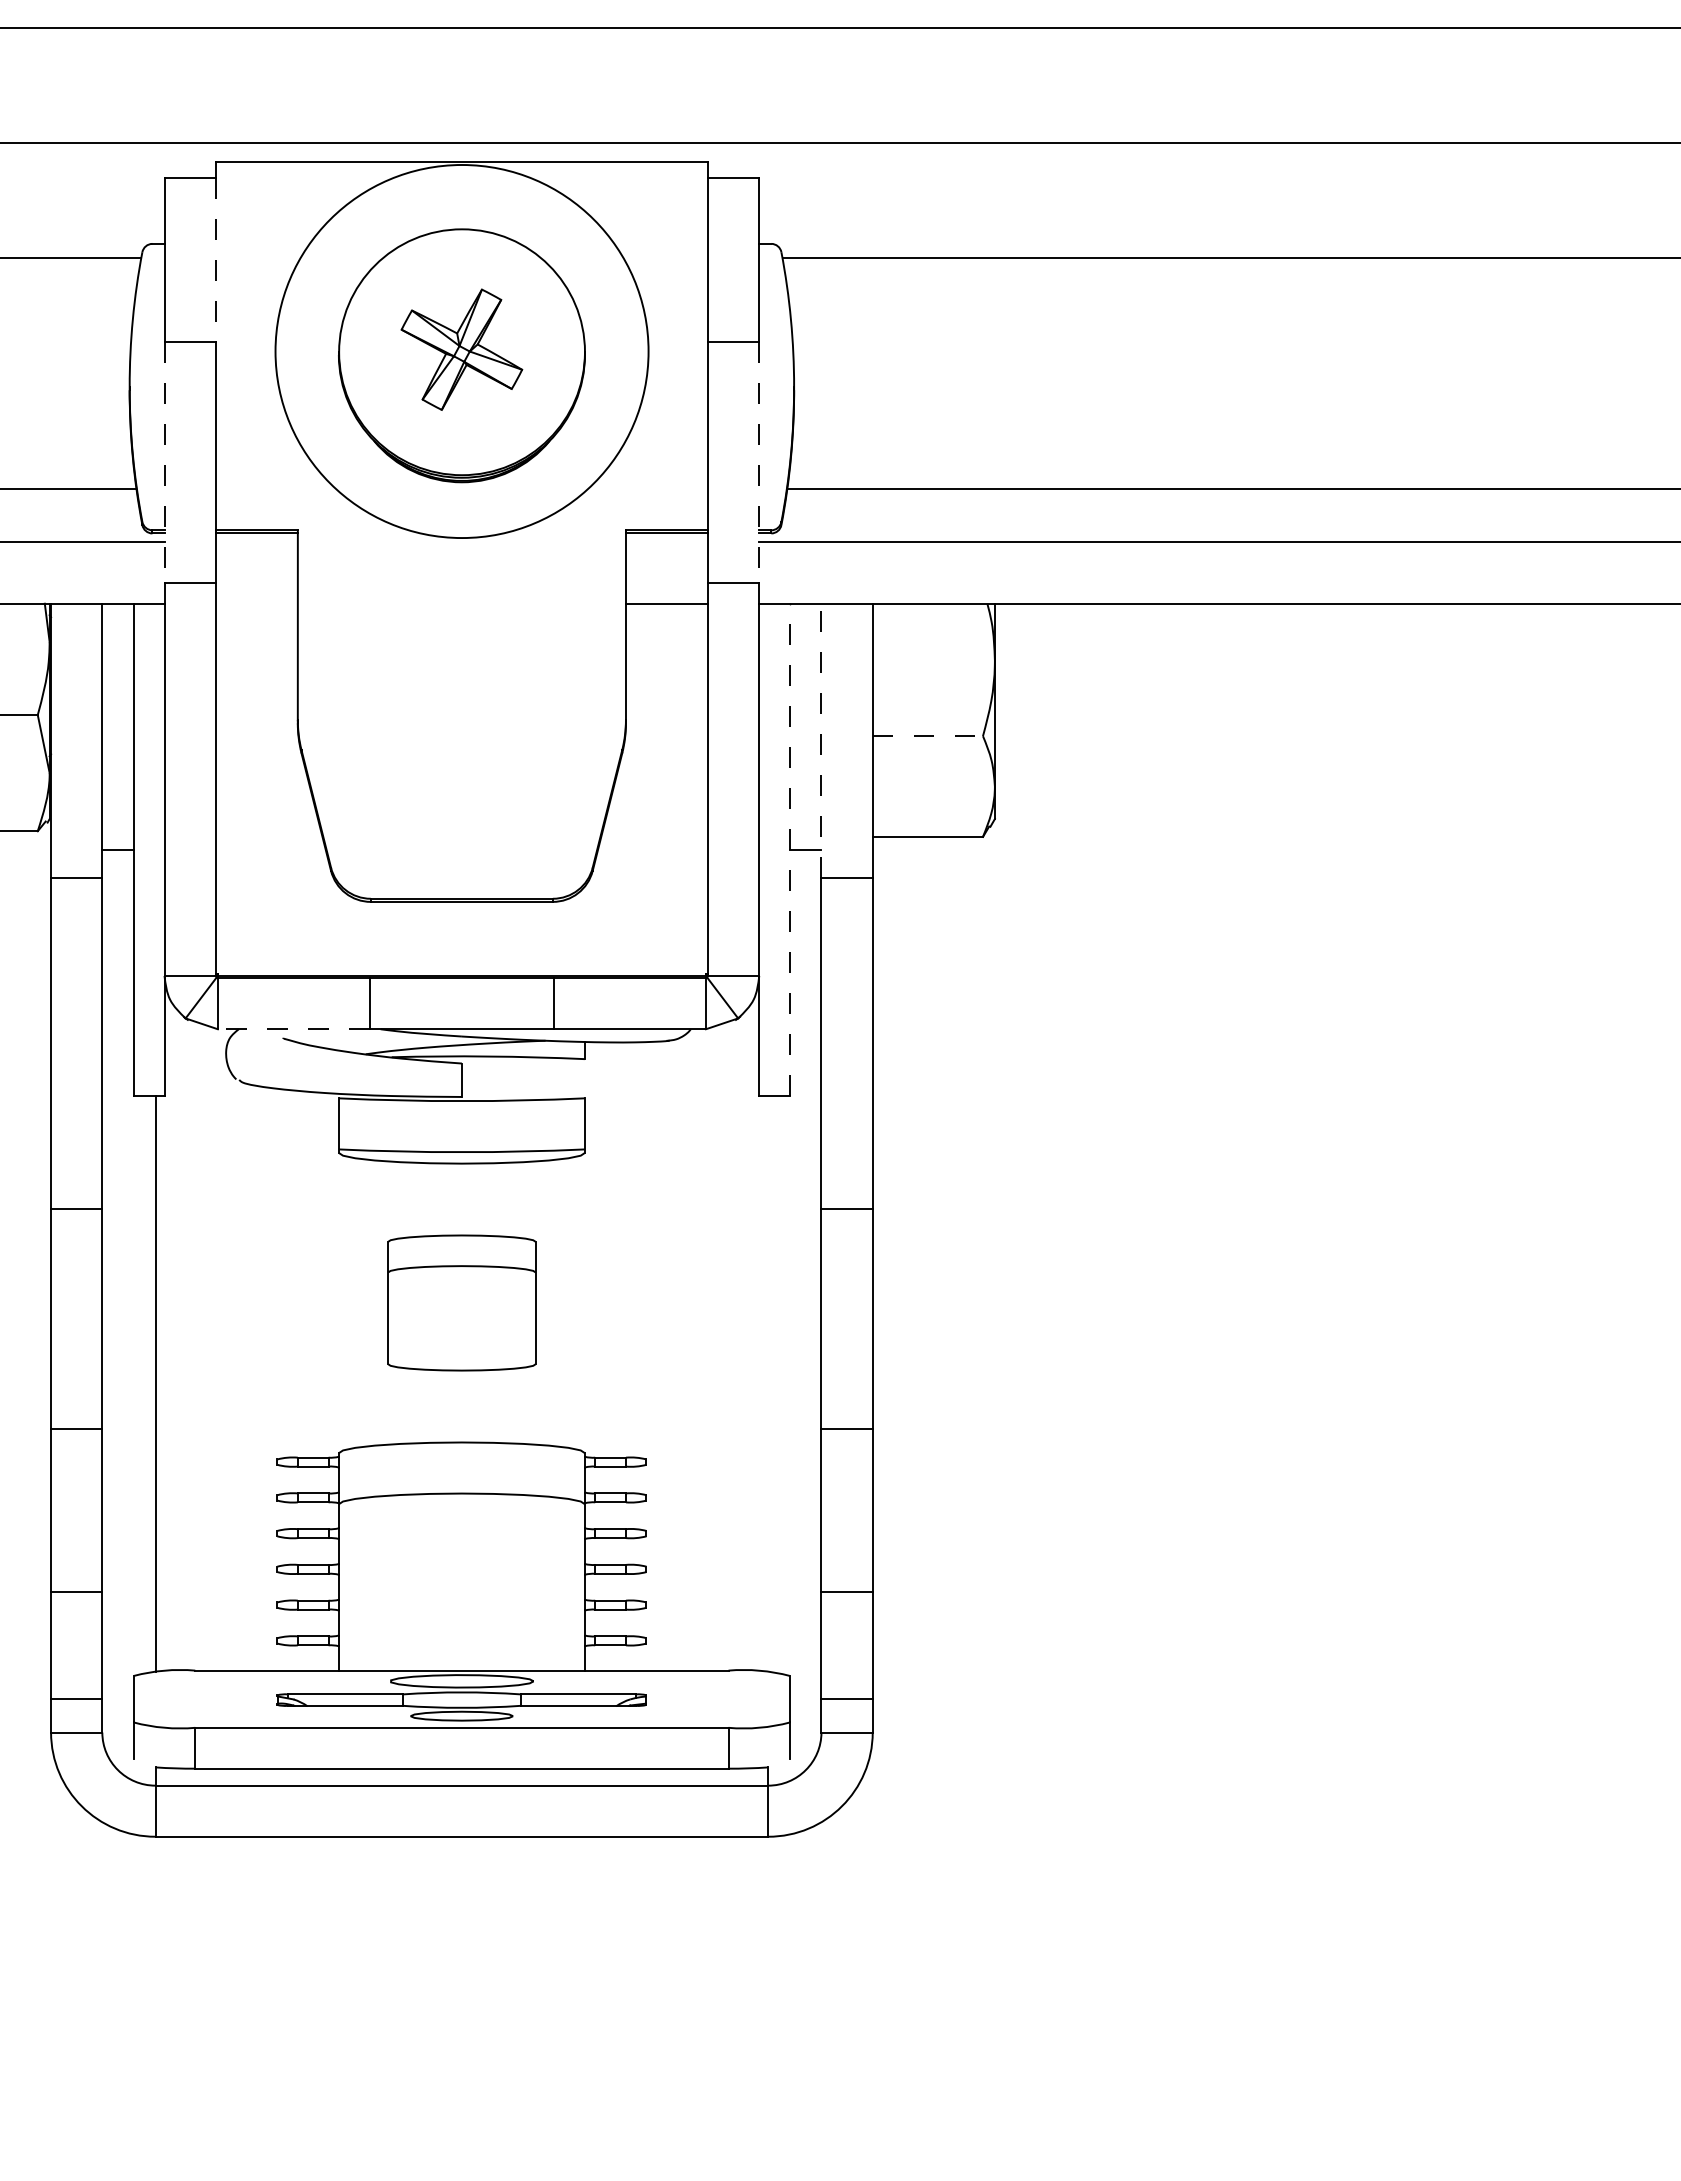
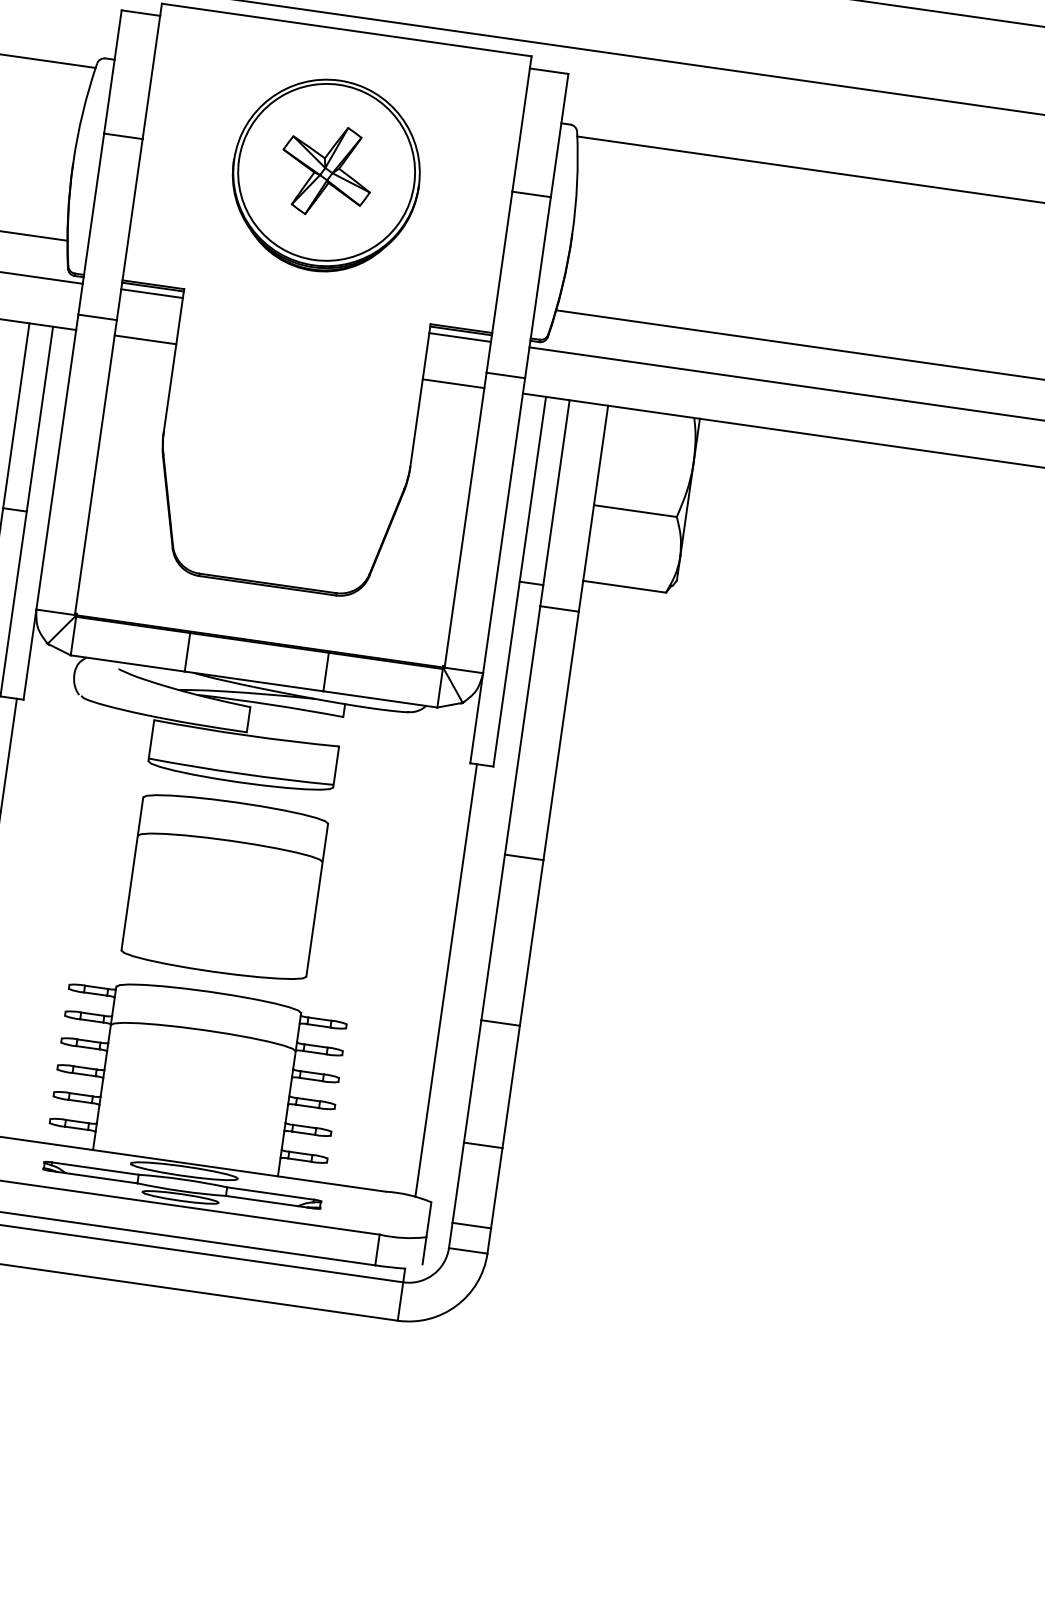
line: (215, 260) -> (151, 77), dashed -> solid
circle: (461, 351) -> (326, 172), size x0.62
line: (164, 462) -> (91, 223), dashed -> solid
line: (759, 462) -> (538, 287), dashed -> solid
line: (256, 542) -> (151, 293), added
line: (666, 542) -> (459, 337), added
line: (256, 603) -> (145, 339), added
line: (928, 736) -> (635, 511), dashed -> solid
line: (821, 740) -> (555, 502), dashed -> solid
line: (790, 849) -> (520, 581), dashed -> solid
line: (293, 1029) -> (127, 663), dashed -> solid
part: (461, 1302) -> (224, 886), size x1.67
line: (768, 1383) -> (446, 980), added

